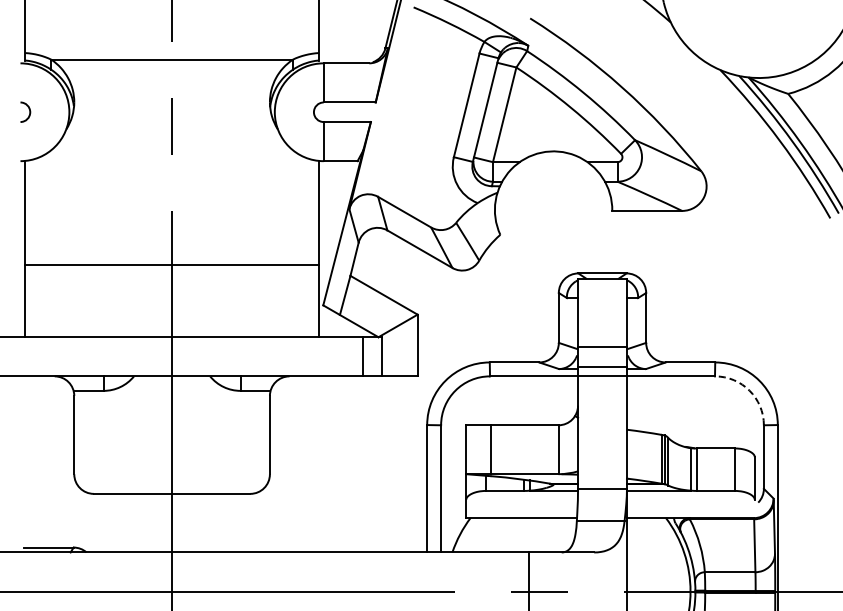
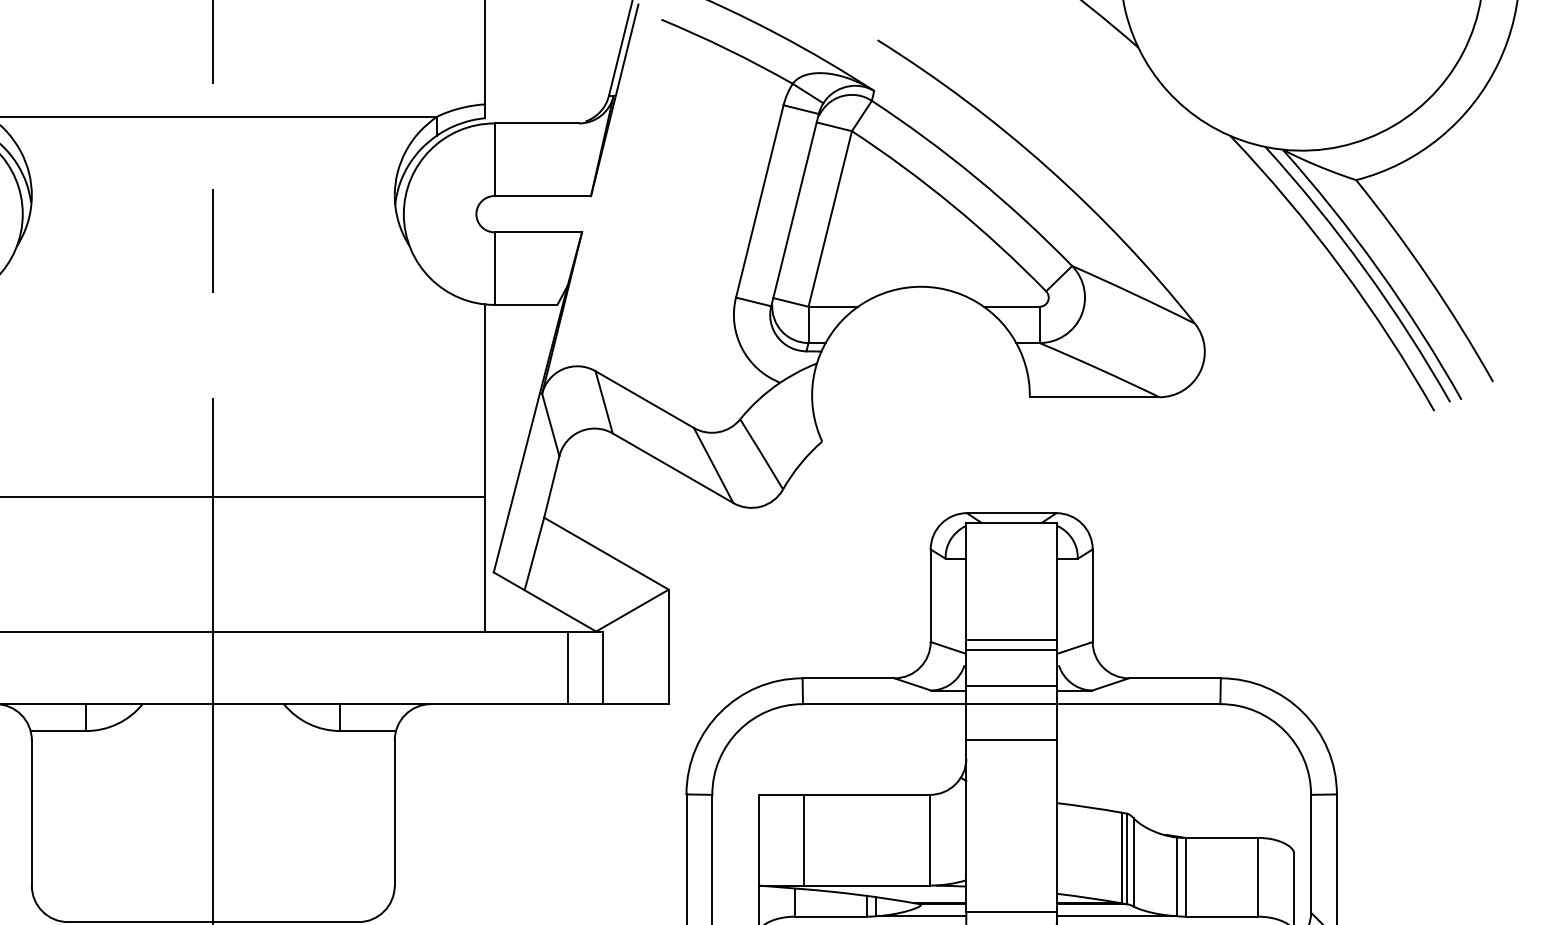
line: (602, 341) -> (1011, 639), added
arc: (749, 390) -> (1284, 730), dashed -> solid
line: (602, 395) -> (1011, 739), added

